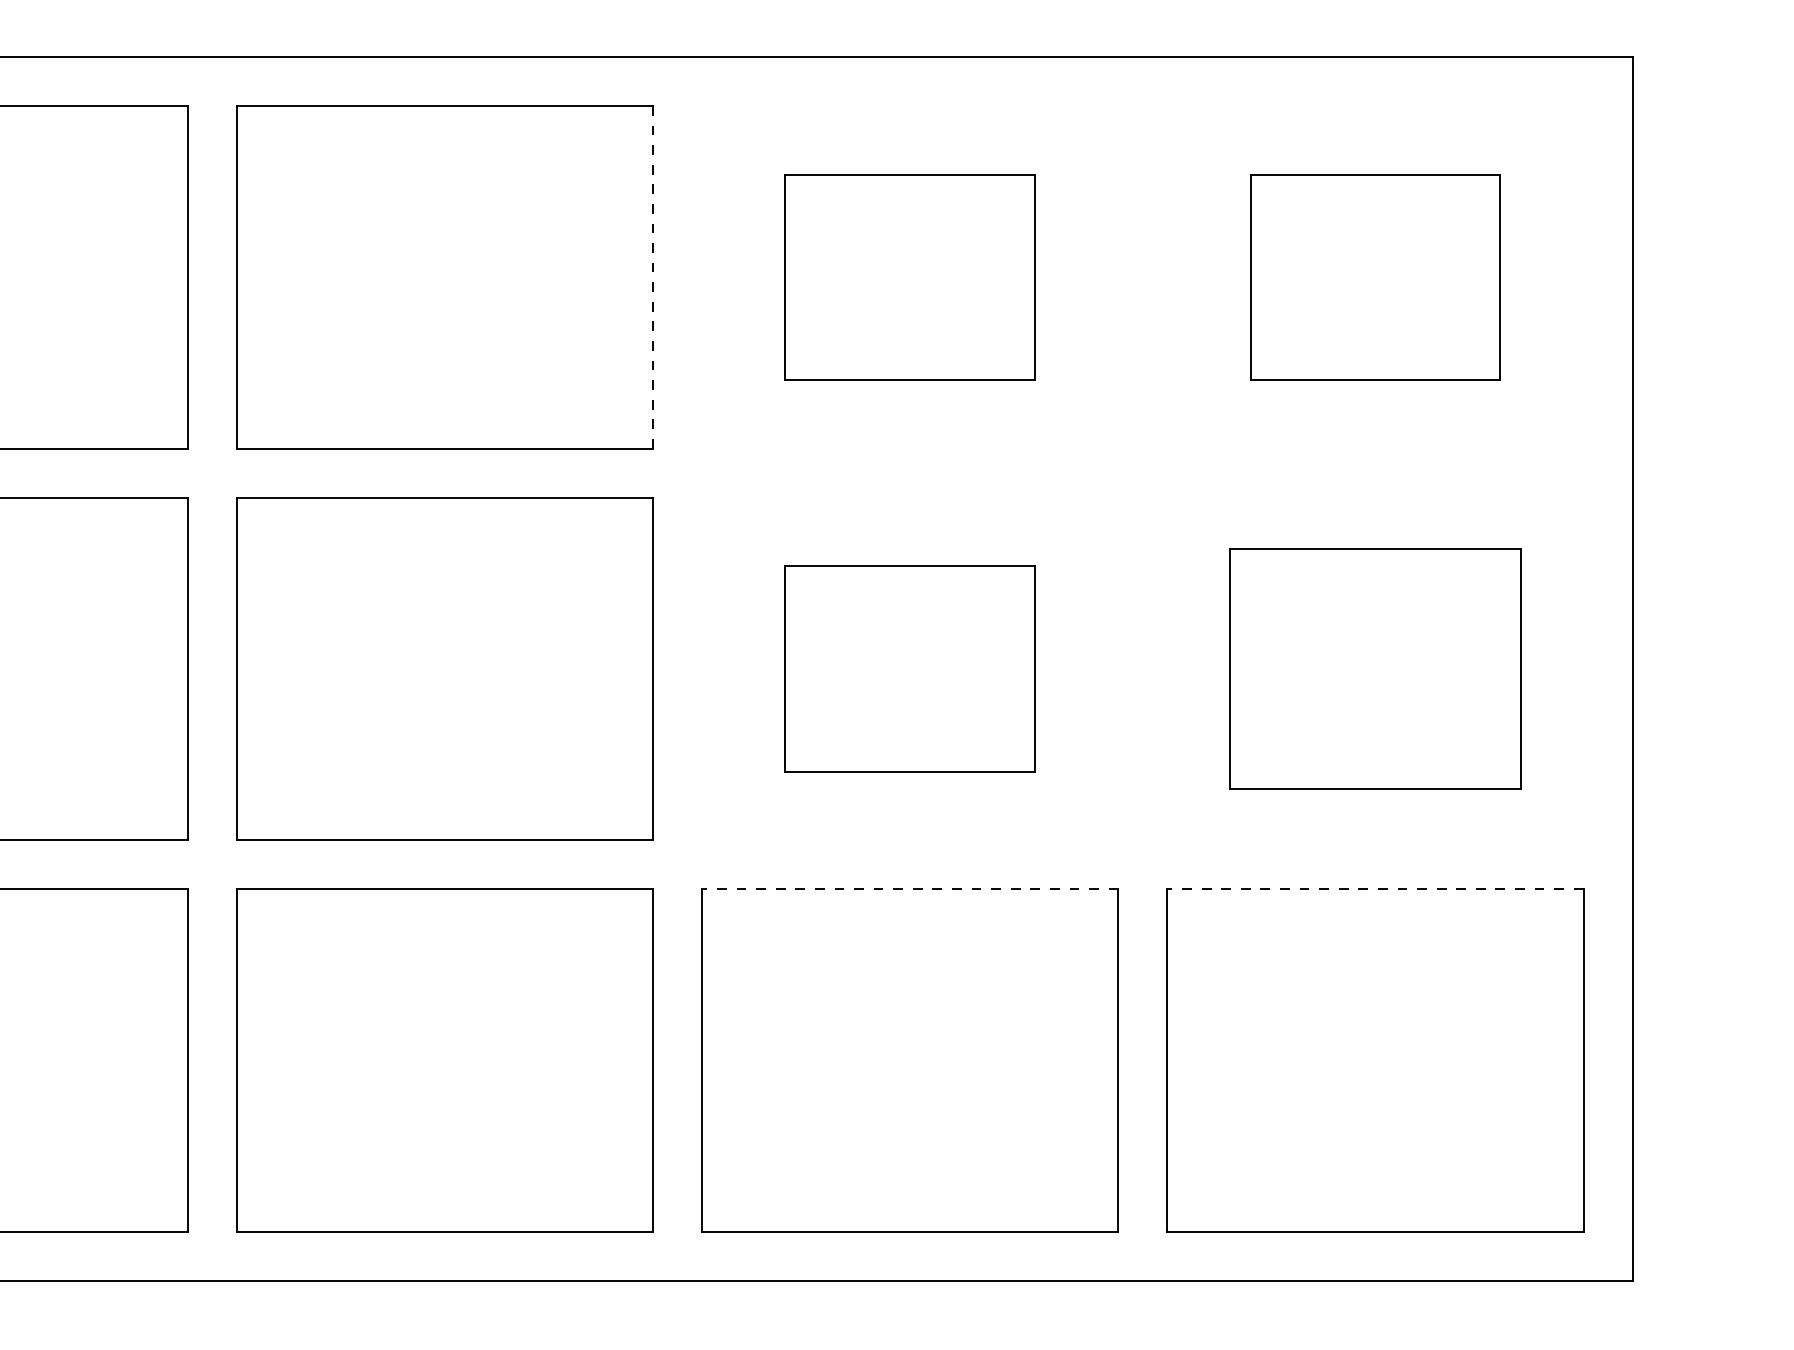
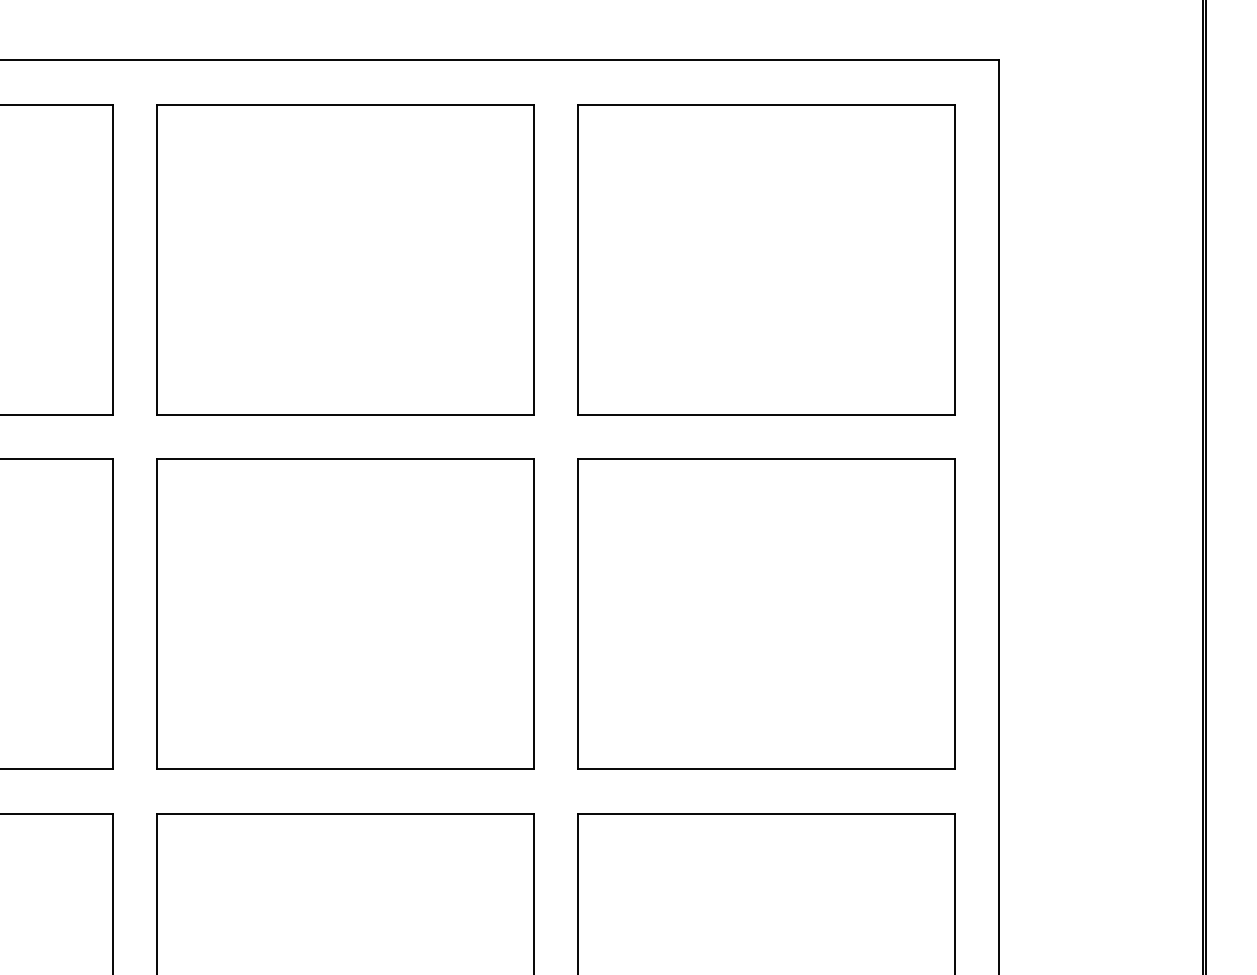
line: (653, 276) -> (112, 258), dashed -> solid
part: (909, 277) -> (344, 259), size x1.67
part: (1375, 277) -> (766, 259), size x1.67
part: (909, 668) -> (344, 613), size x1.67
part: (1375, 668) -> (766, 613), size x1.43
line: (909, 889) -> (344, 813), dashed -> solid
line: (1375, 889) -> (766, 813), dashed -> solid

